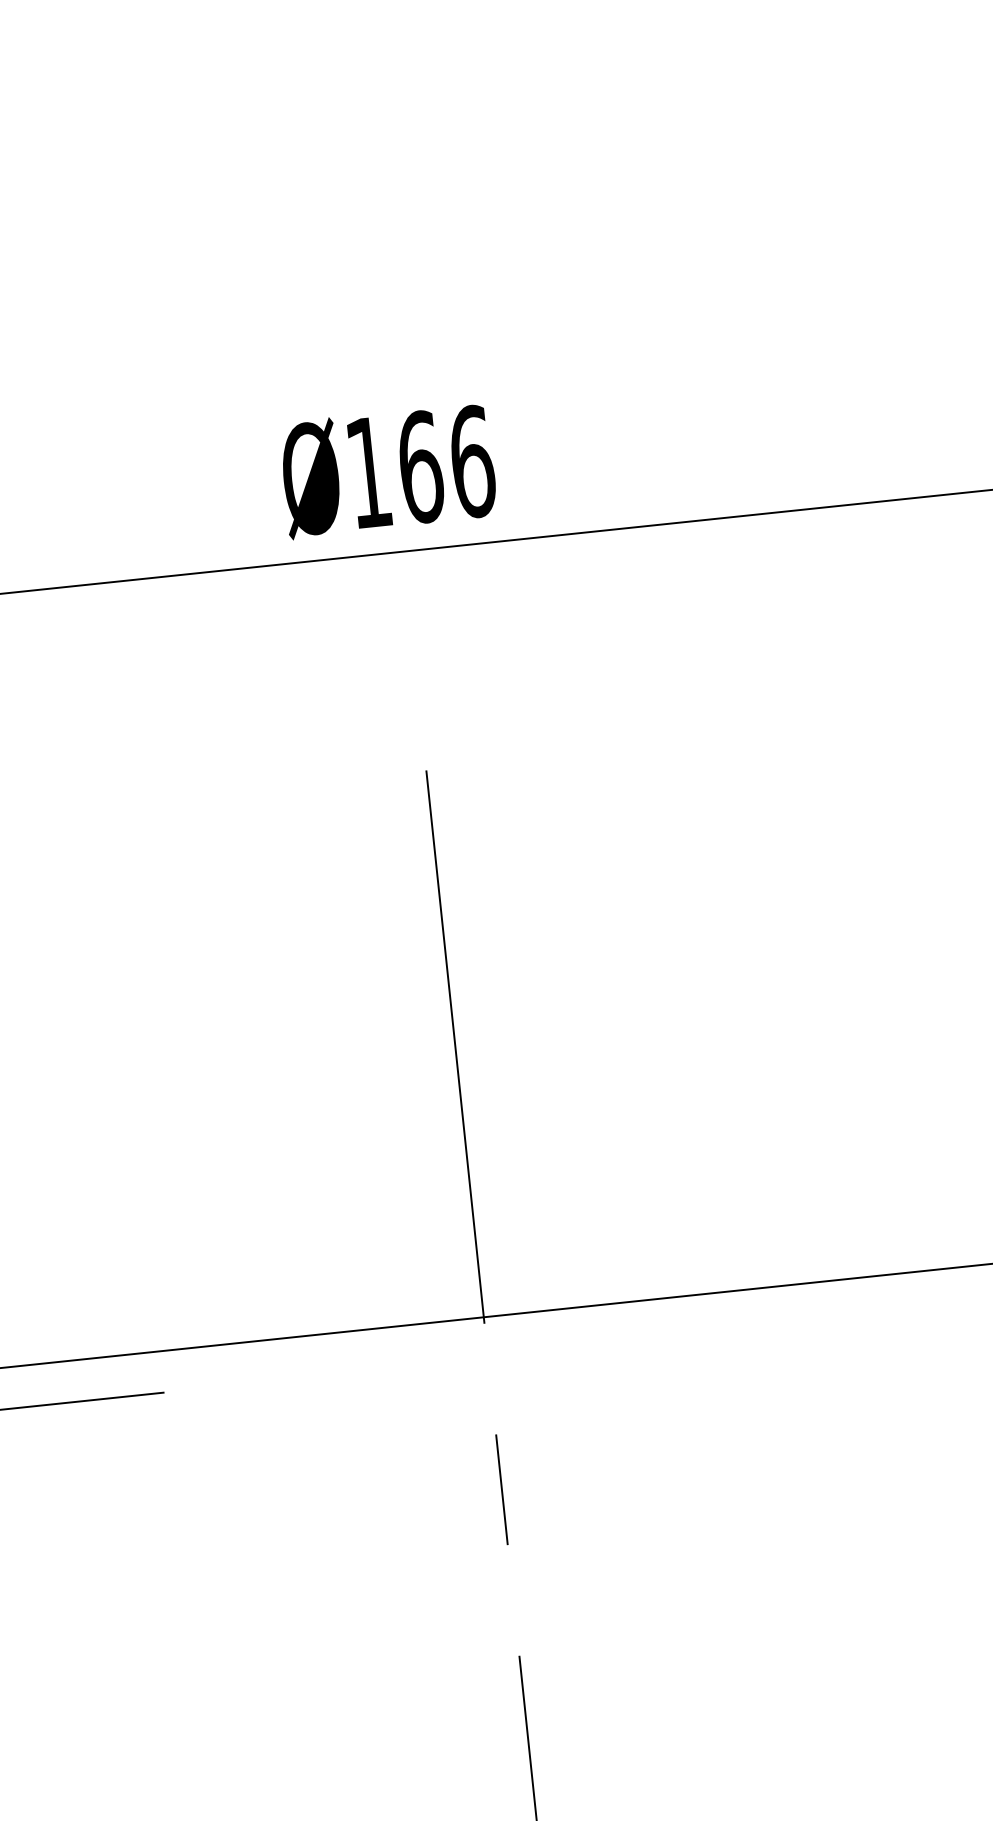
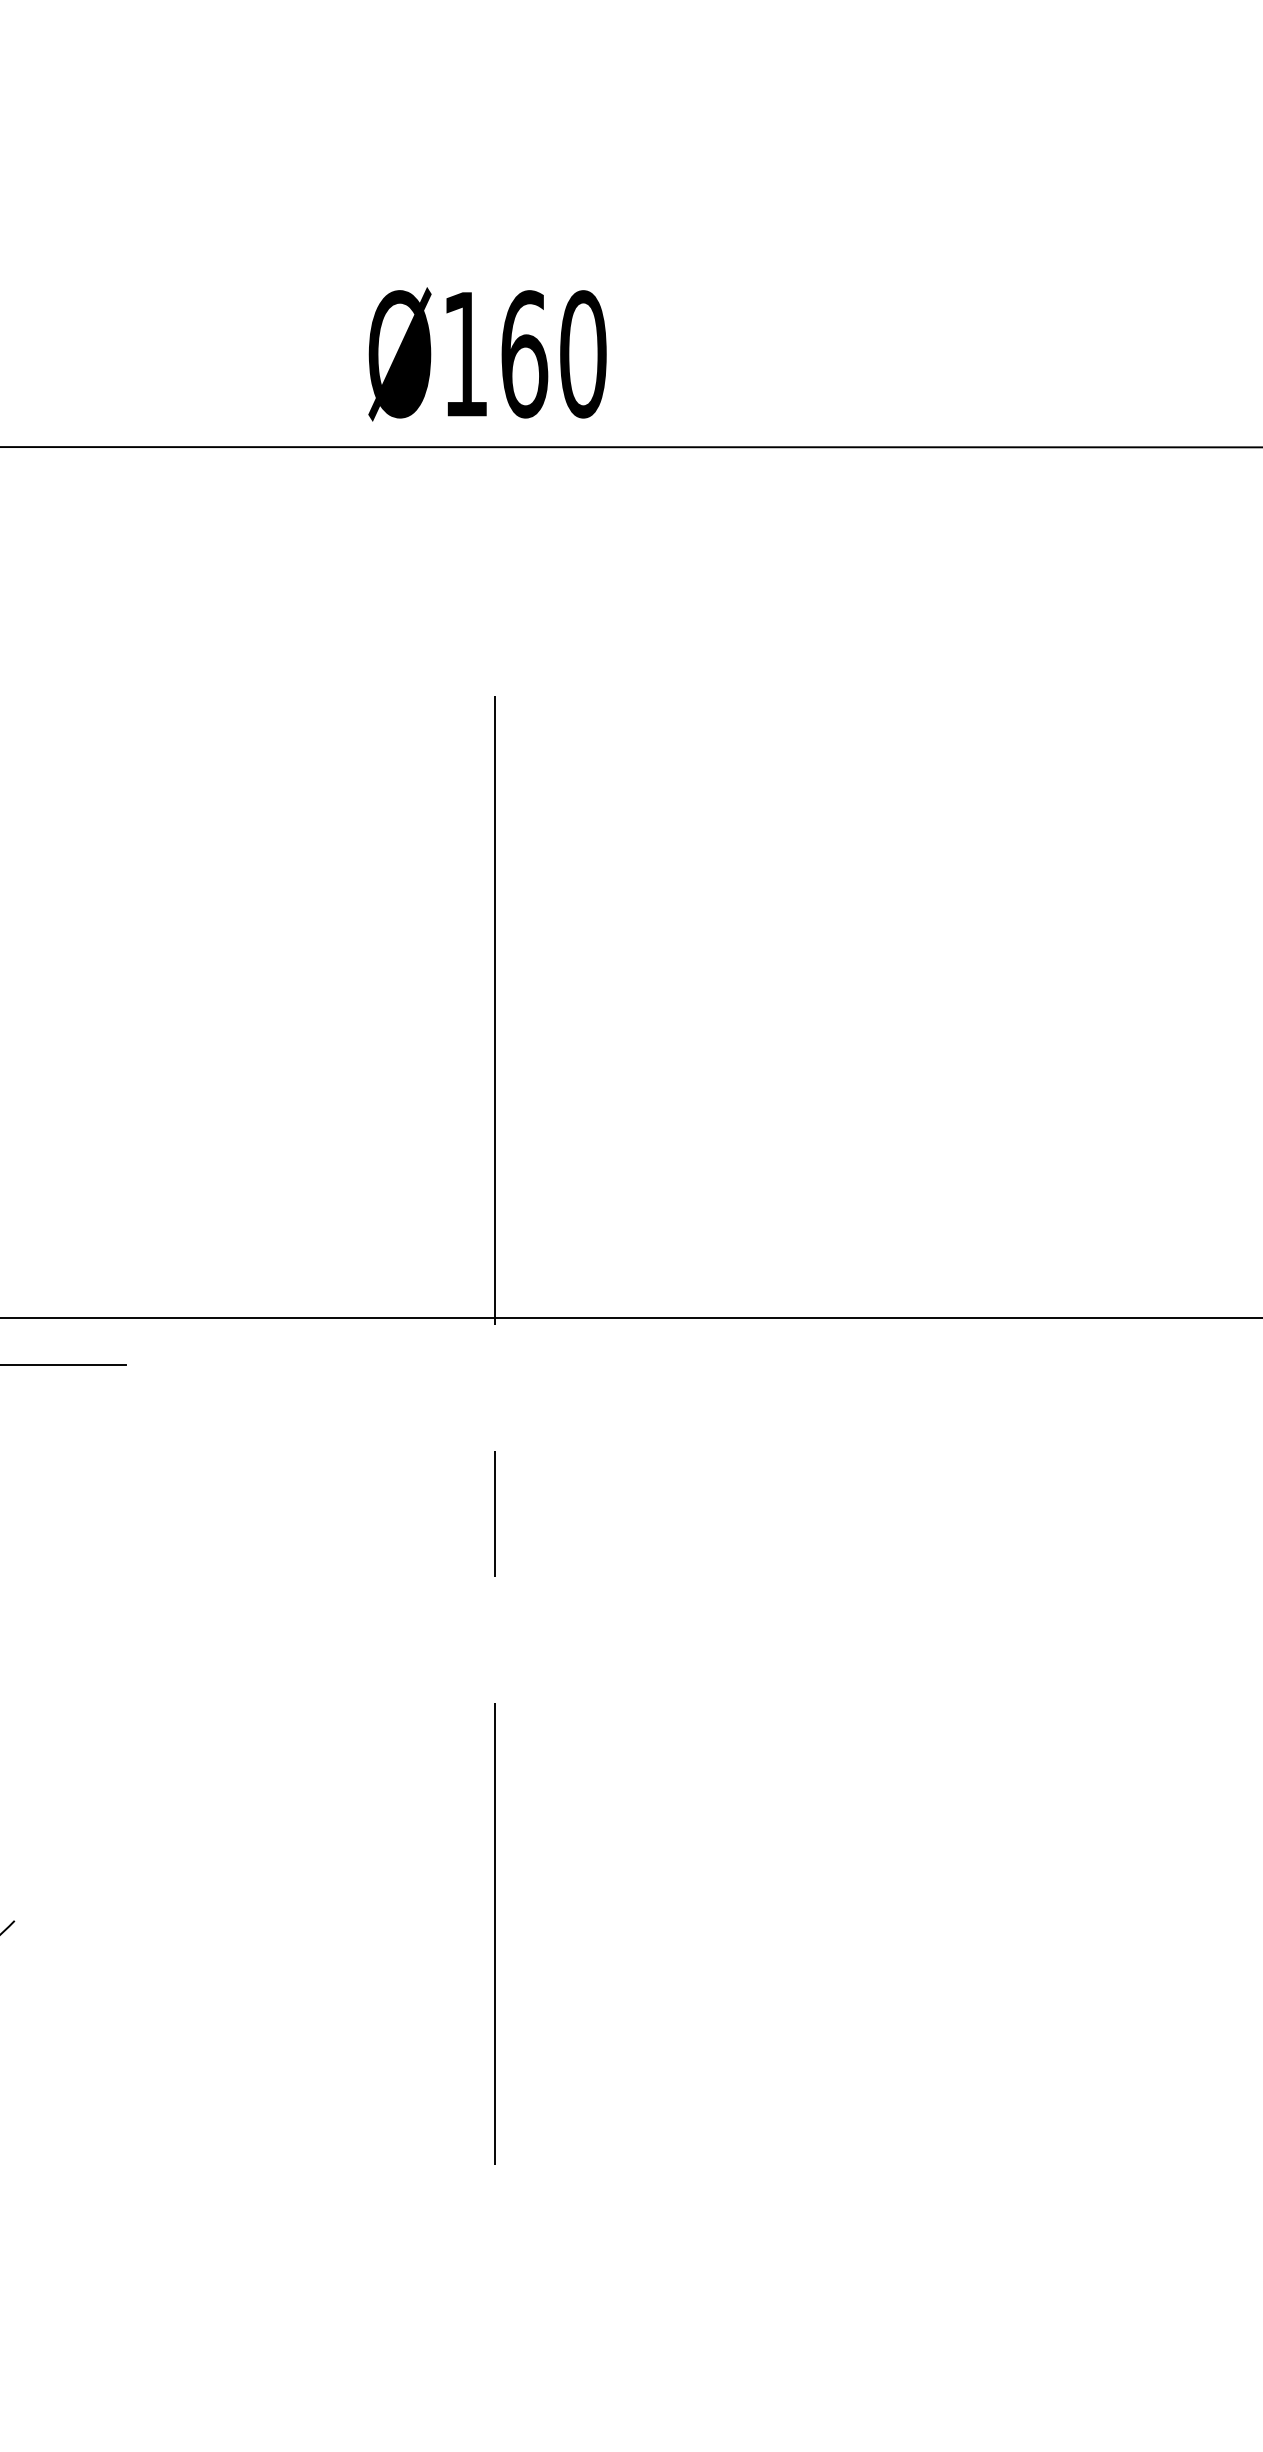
text: (472, 461) -> (583, 354), Ø166 -> Ø160

